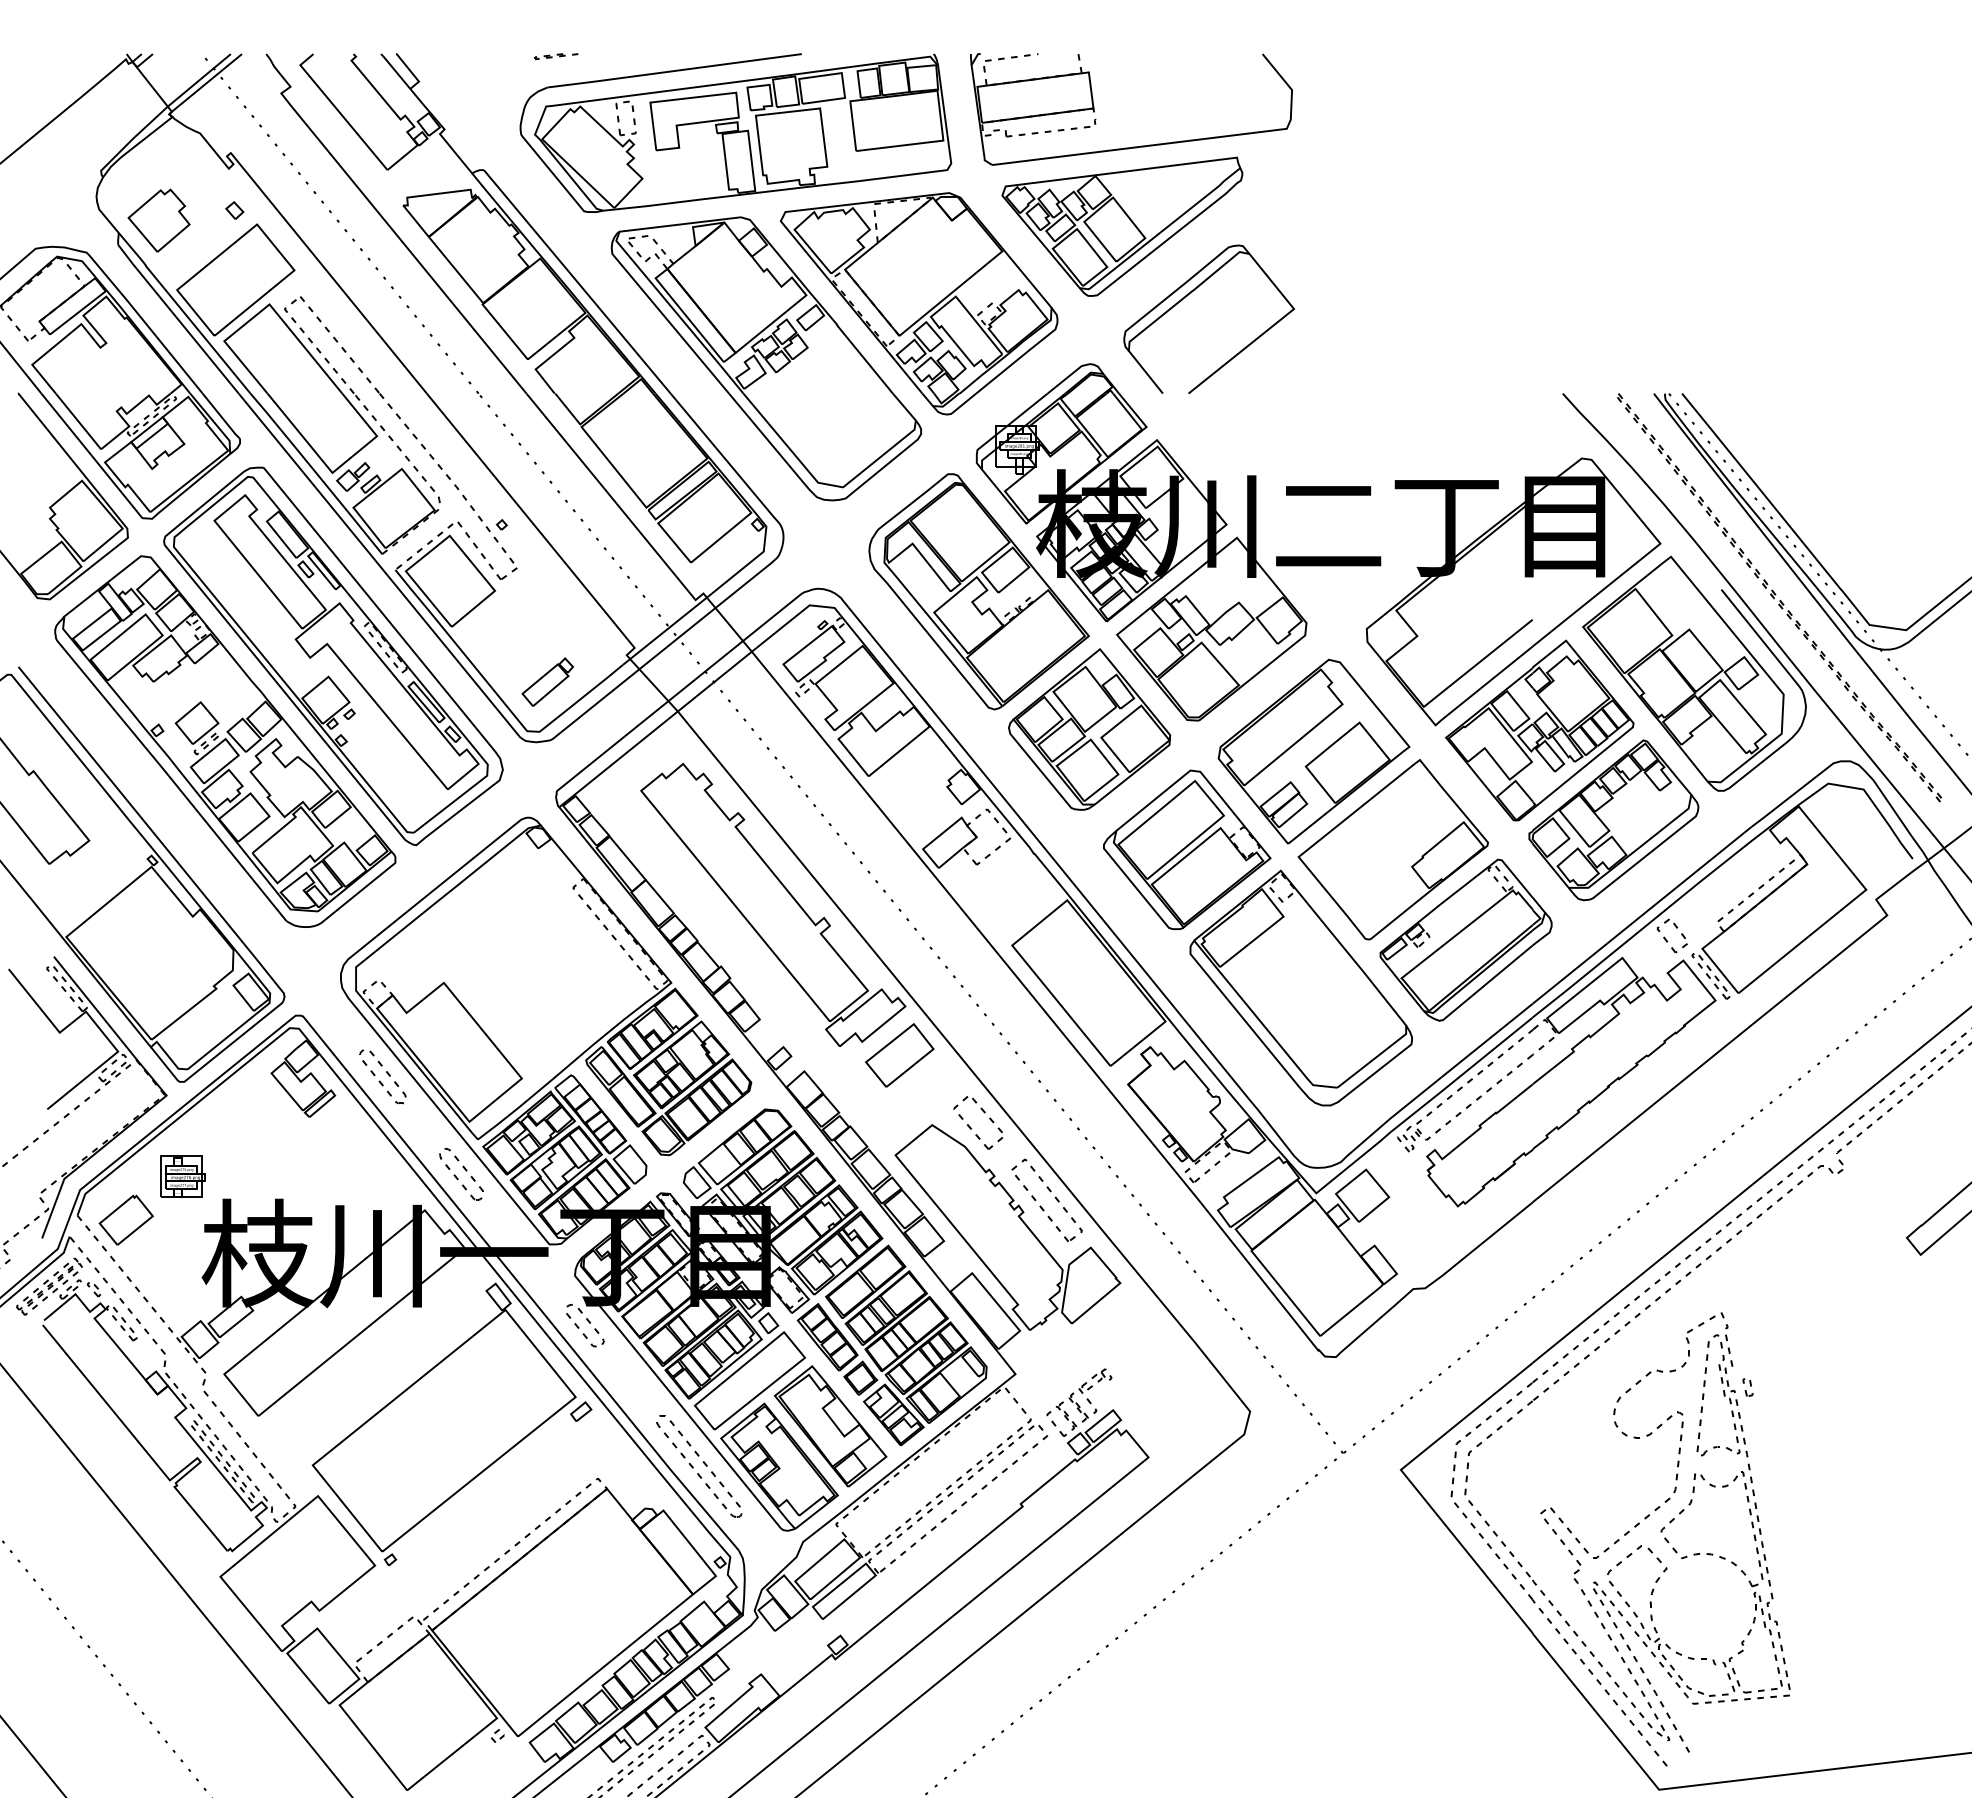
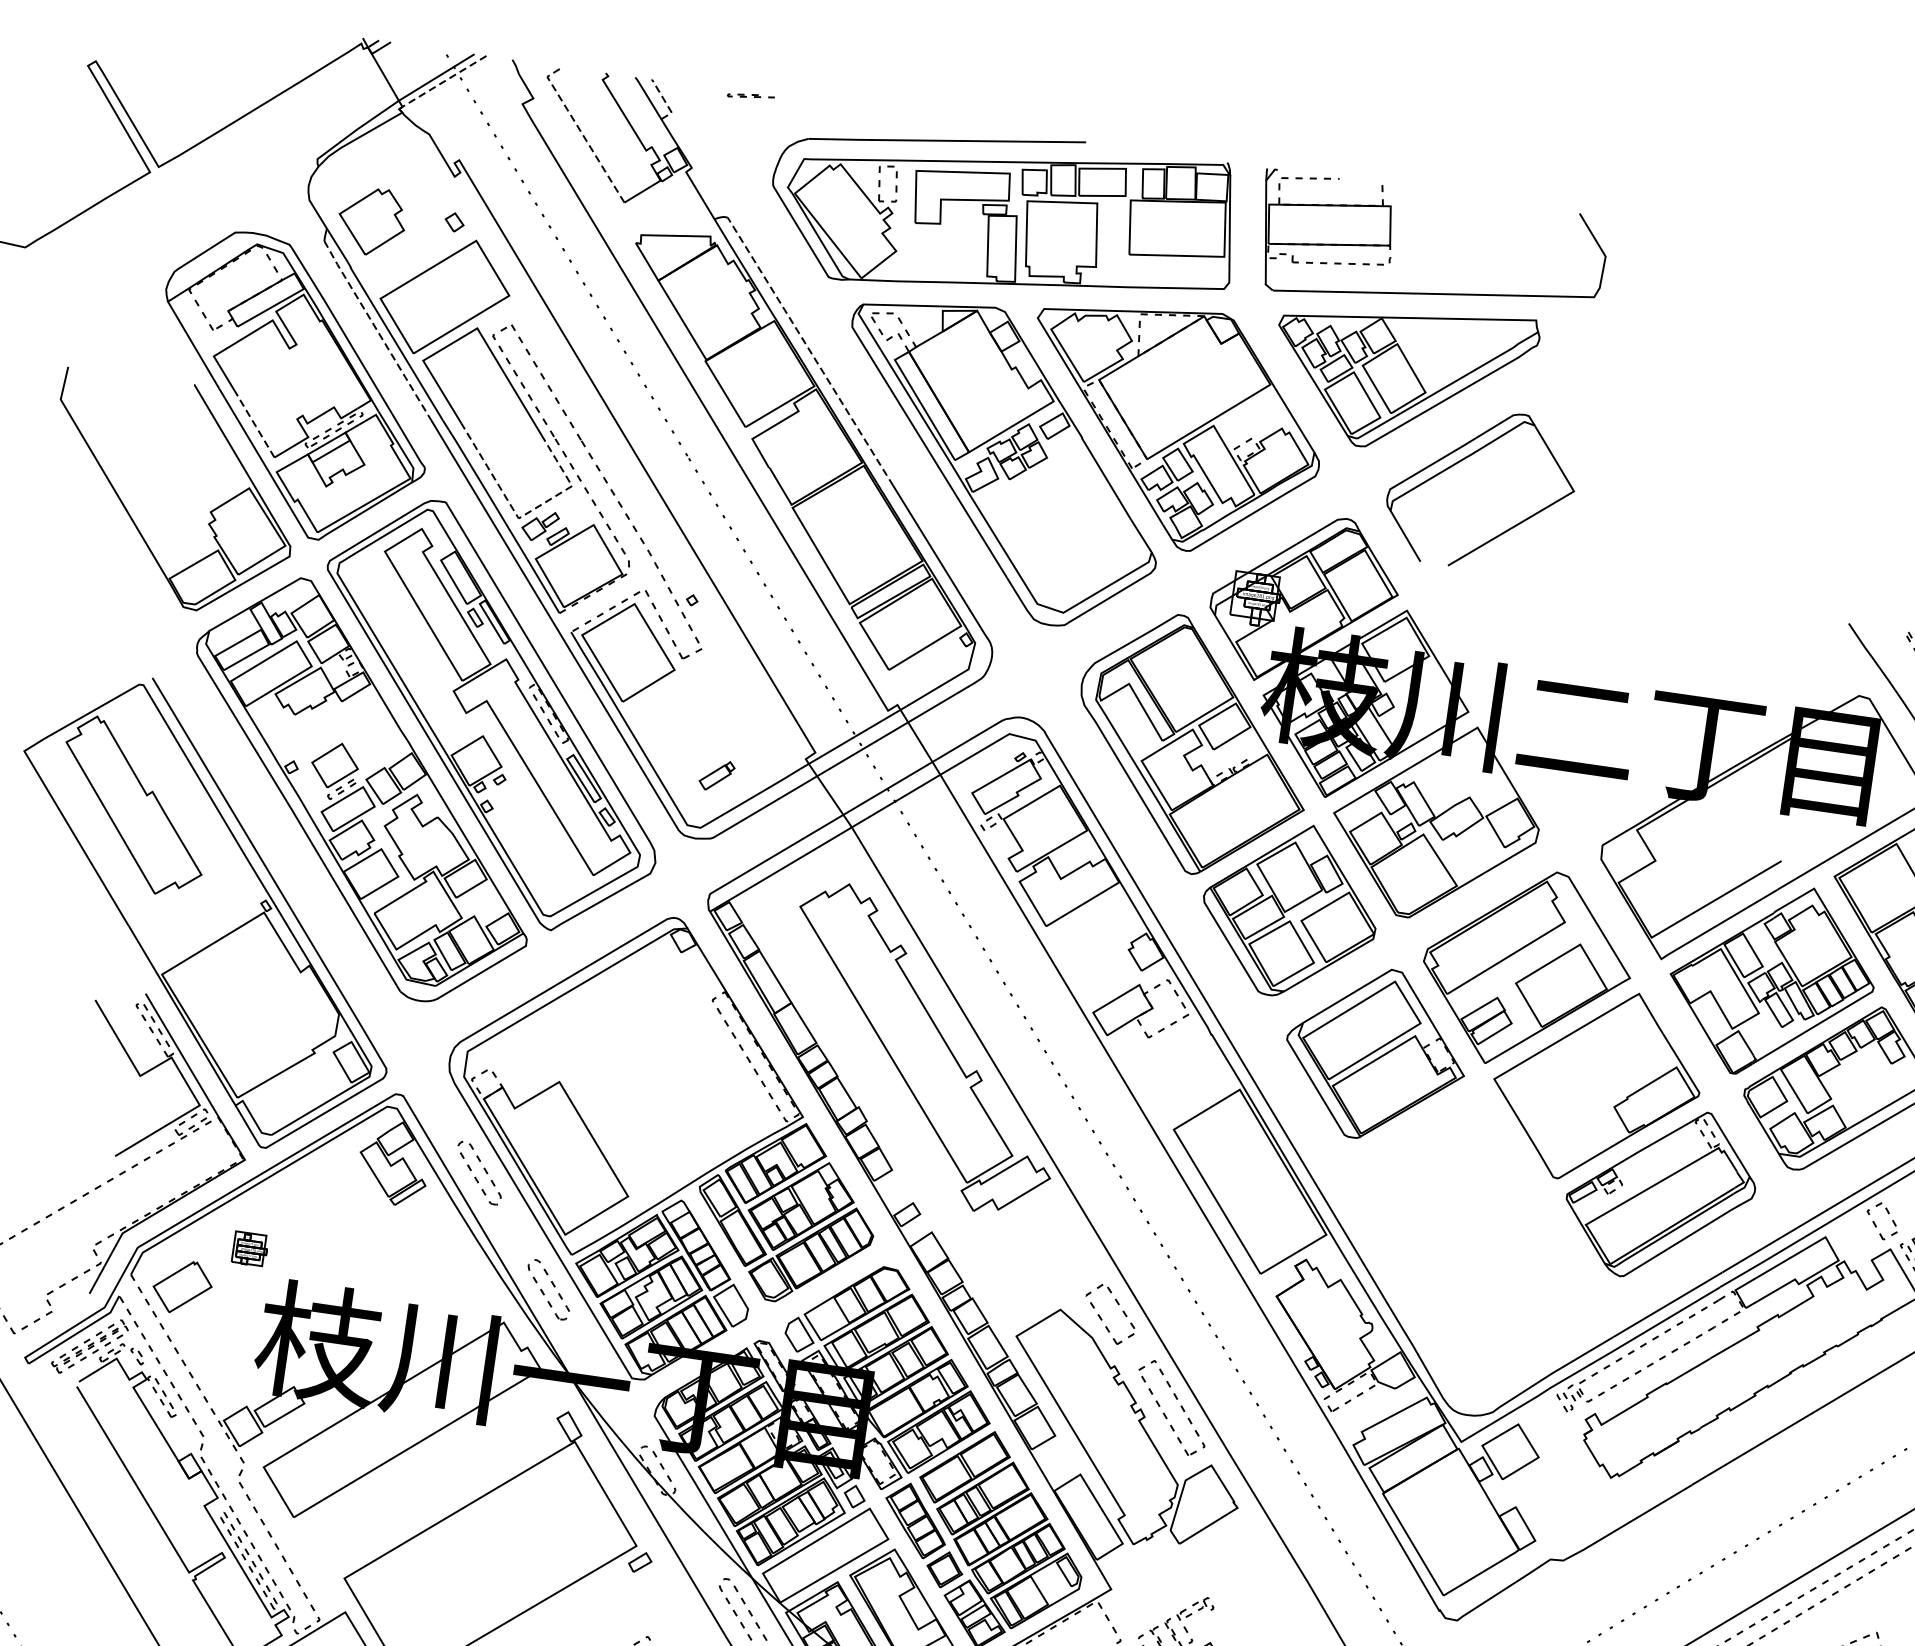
part: (556, 56) -> (751, 96), moved
line: (410, 71) -> (664, 100), solid -> dashed
line: (206, 83) -> (443, 81), solid -> dashed
line: (337, 110) -> (580, 131), solid -> dashed
line: (577, 281) -> (810, 351), solid -> dashed
line: (178, 319) -> (377, 330), solid -> dashed
line: (78, 421) -> (254, 424), solid -> dashed
line: (336, 469) -> (523, 515), solid -> dashed
part: (547, 681) -> (716, 775), size x0.6
part: (1300, 987) -> (1476, 1219), removed
part: (899, 1055) -> (1036, 1230), removed
part: (182, 1176) -> (249, 1249), size x0.7

